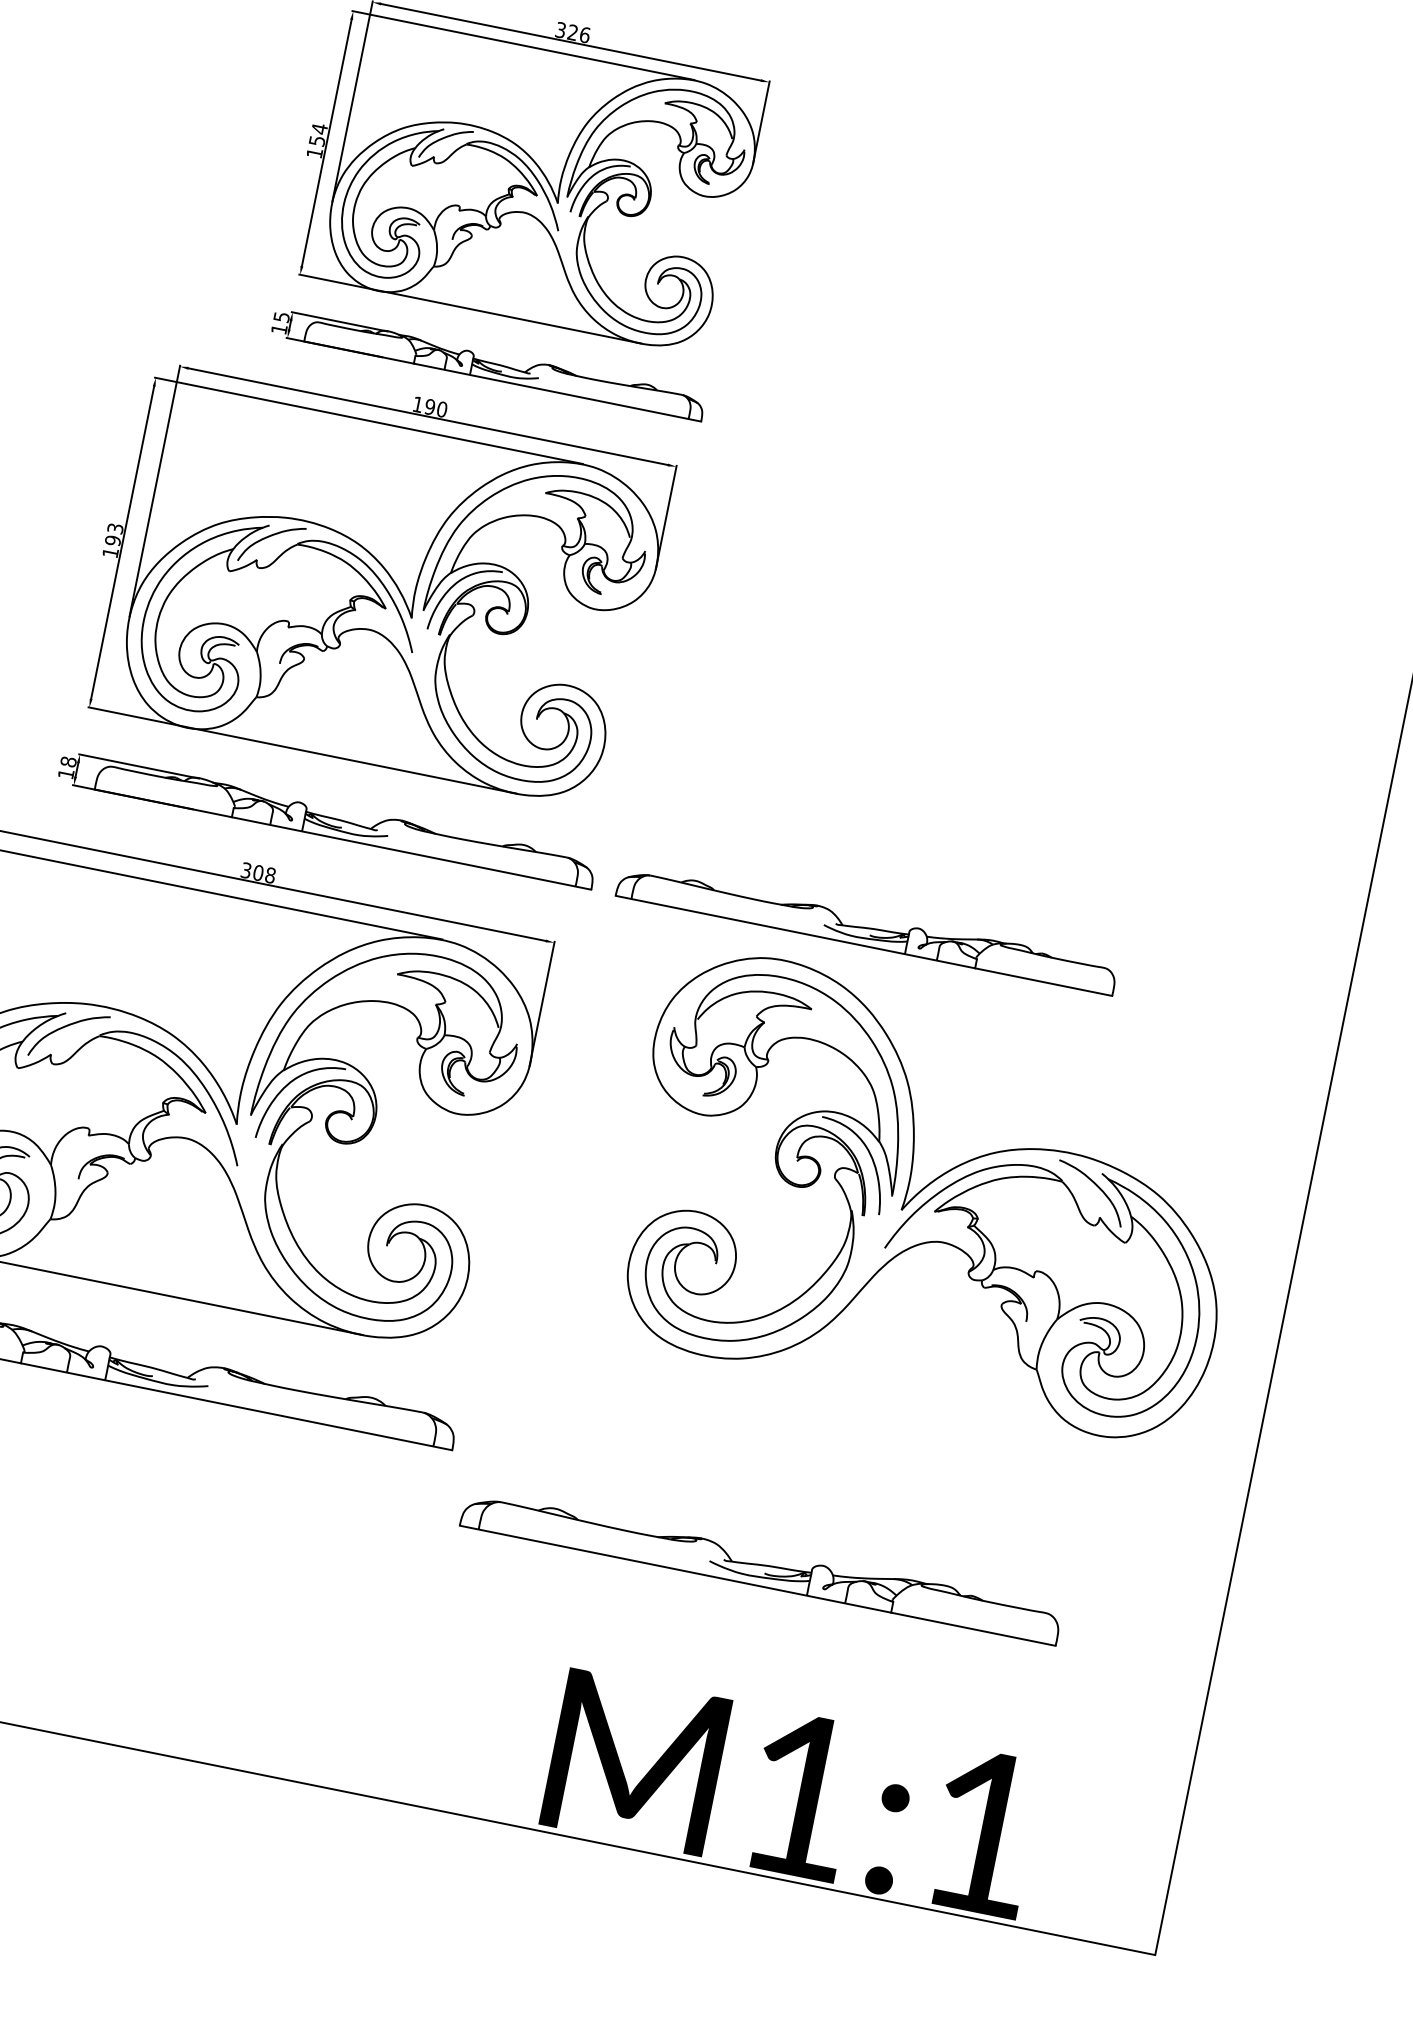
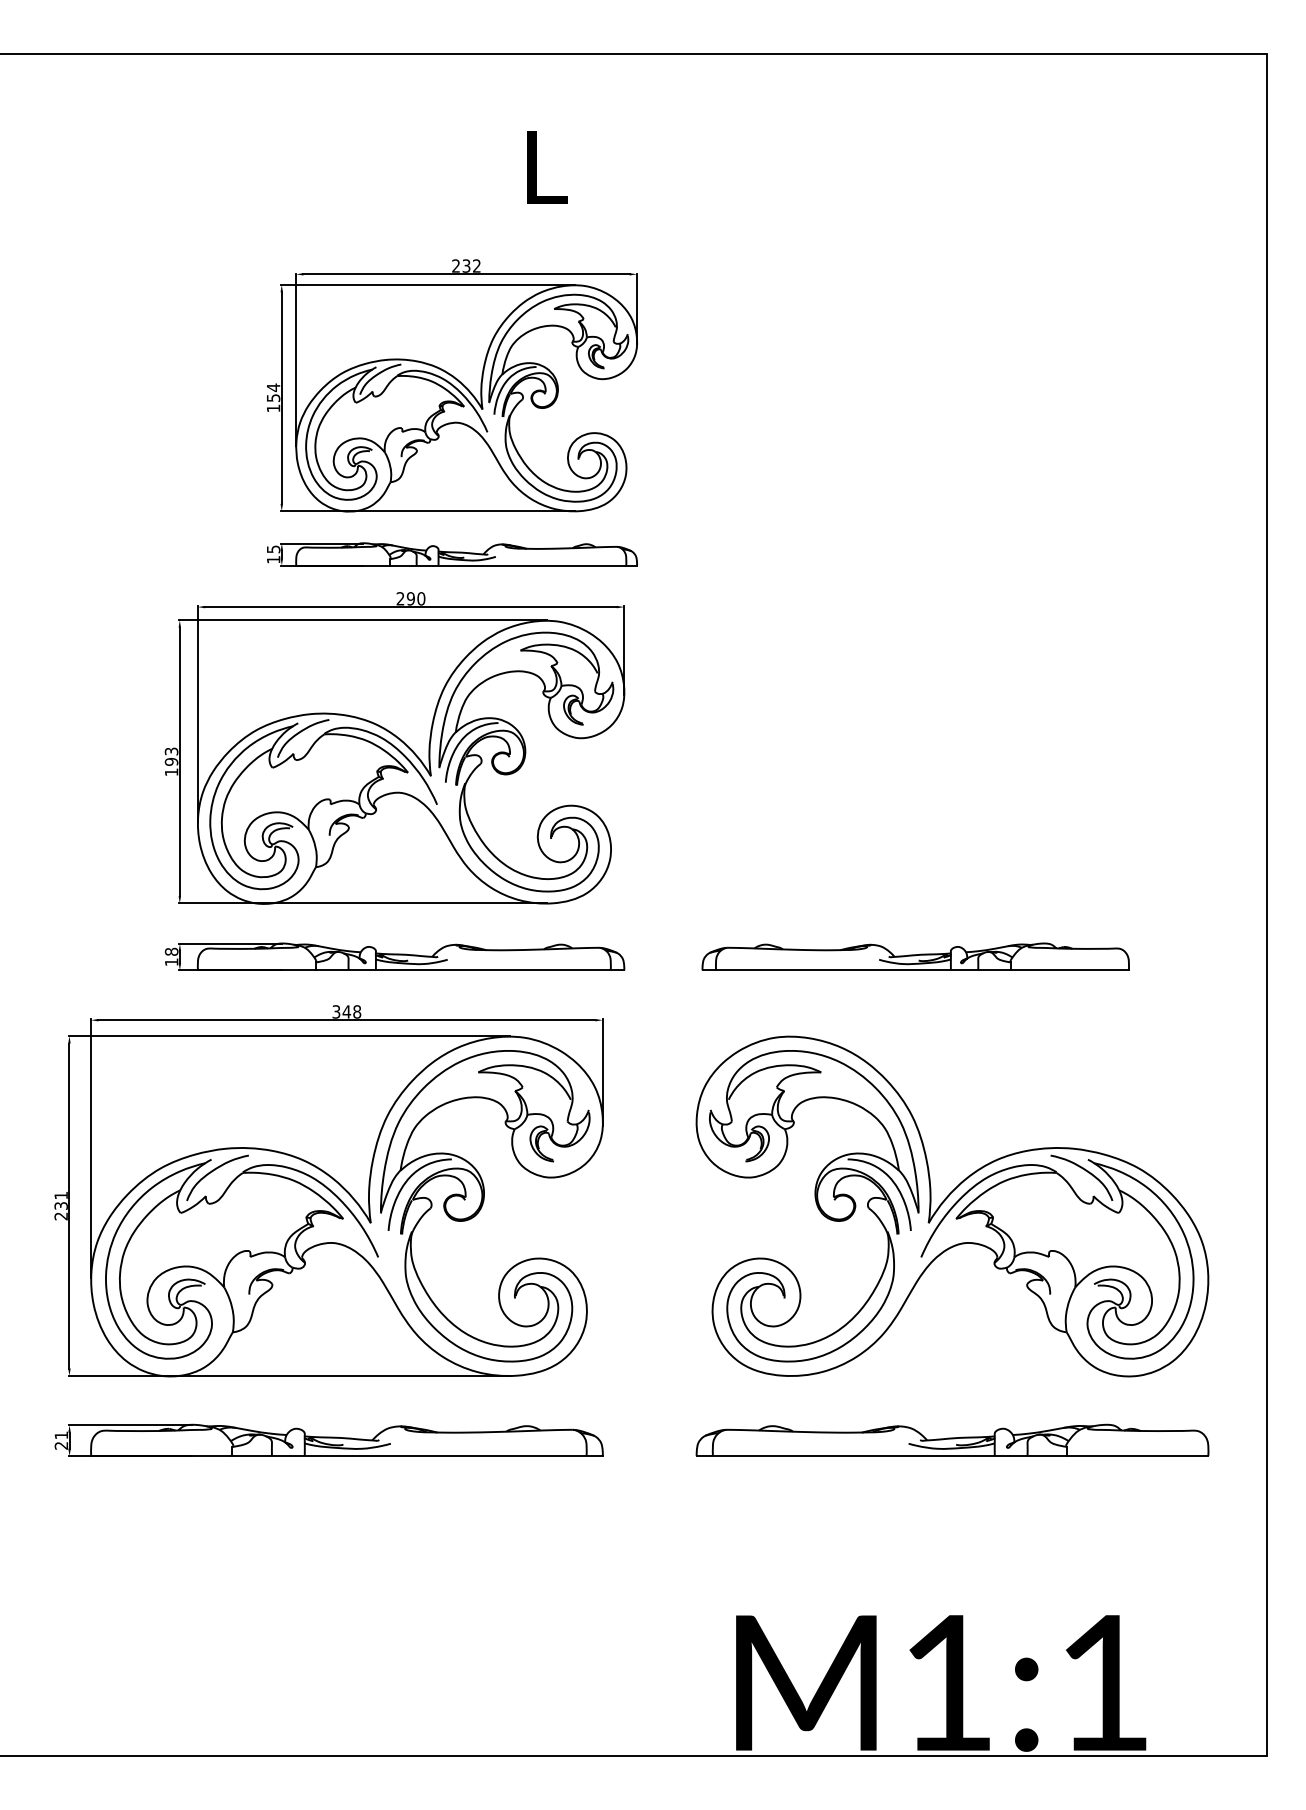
text: (573, 31) -> (466, 265), 326 -> 232
text: (417, 404) -> (400, 598), 190 -> 290
text: (258, 872) -> (346, 1011), 308 -> 348
part: (866, 929) -> (915, 956), moved
part: (933, 1196) -> (952, 1206), moved
part: (761, 1566) -> (952, 1439), moved

